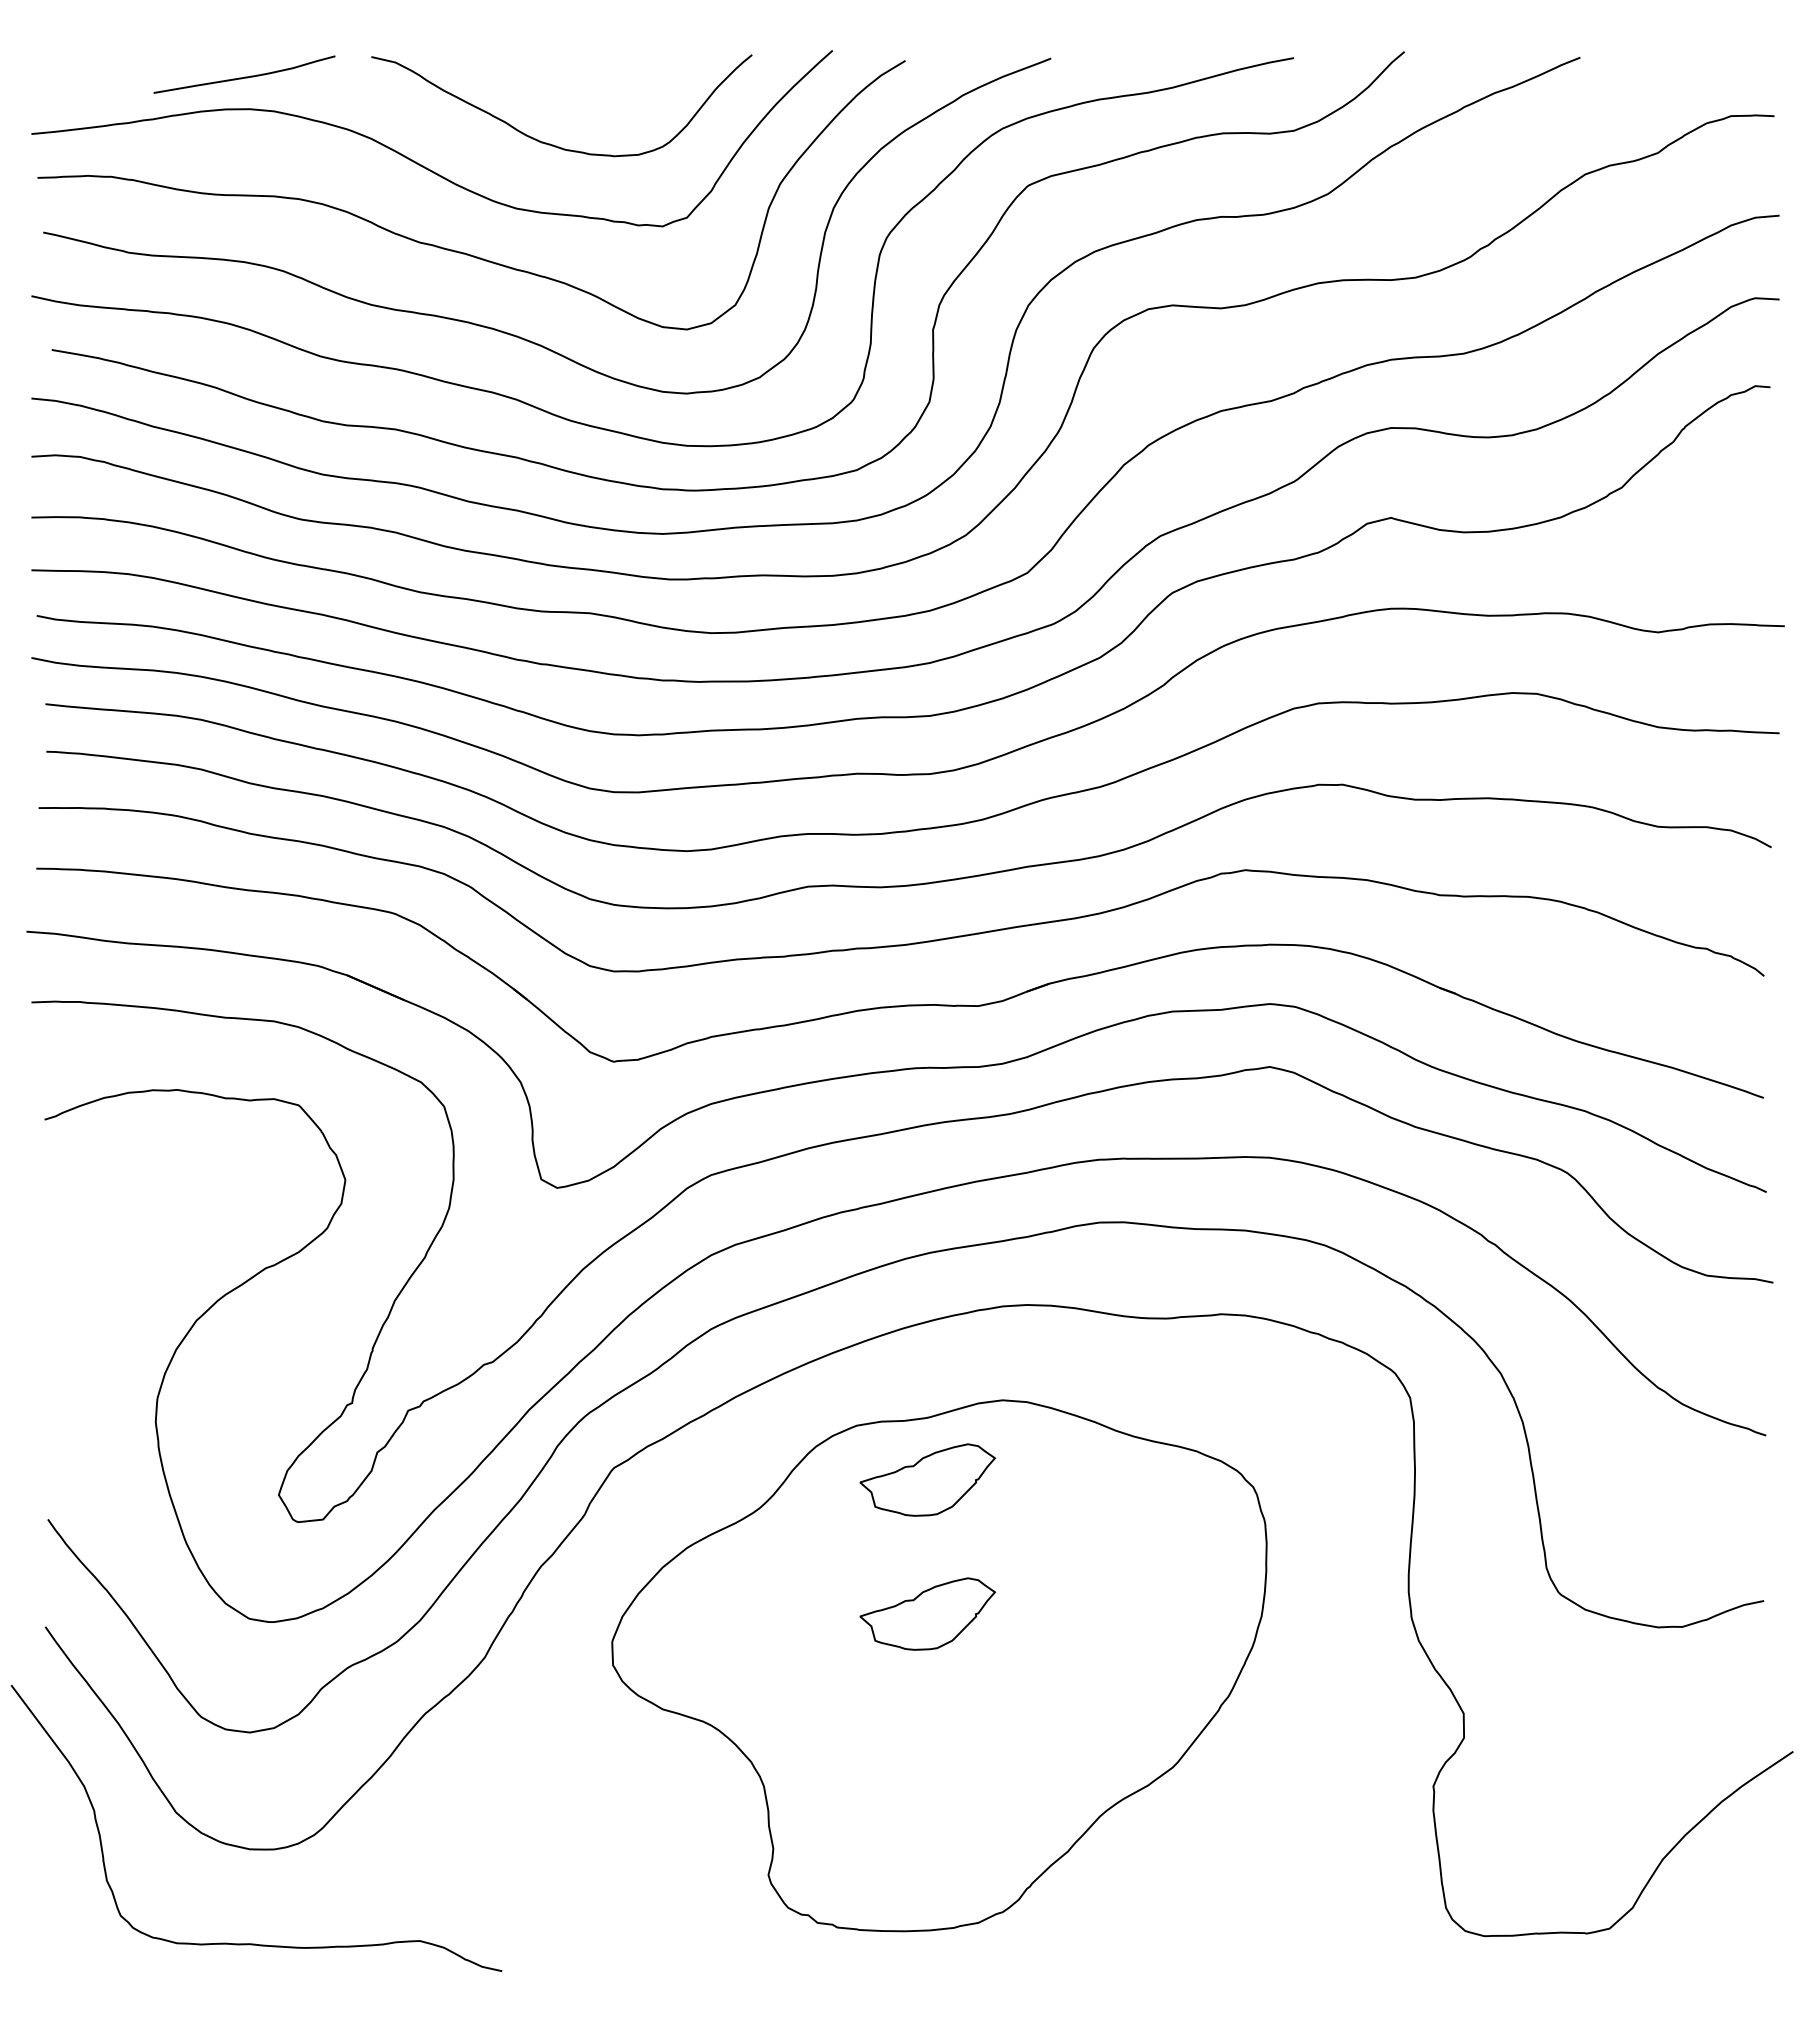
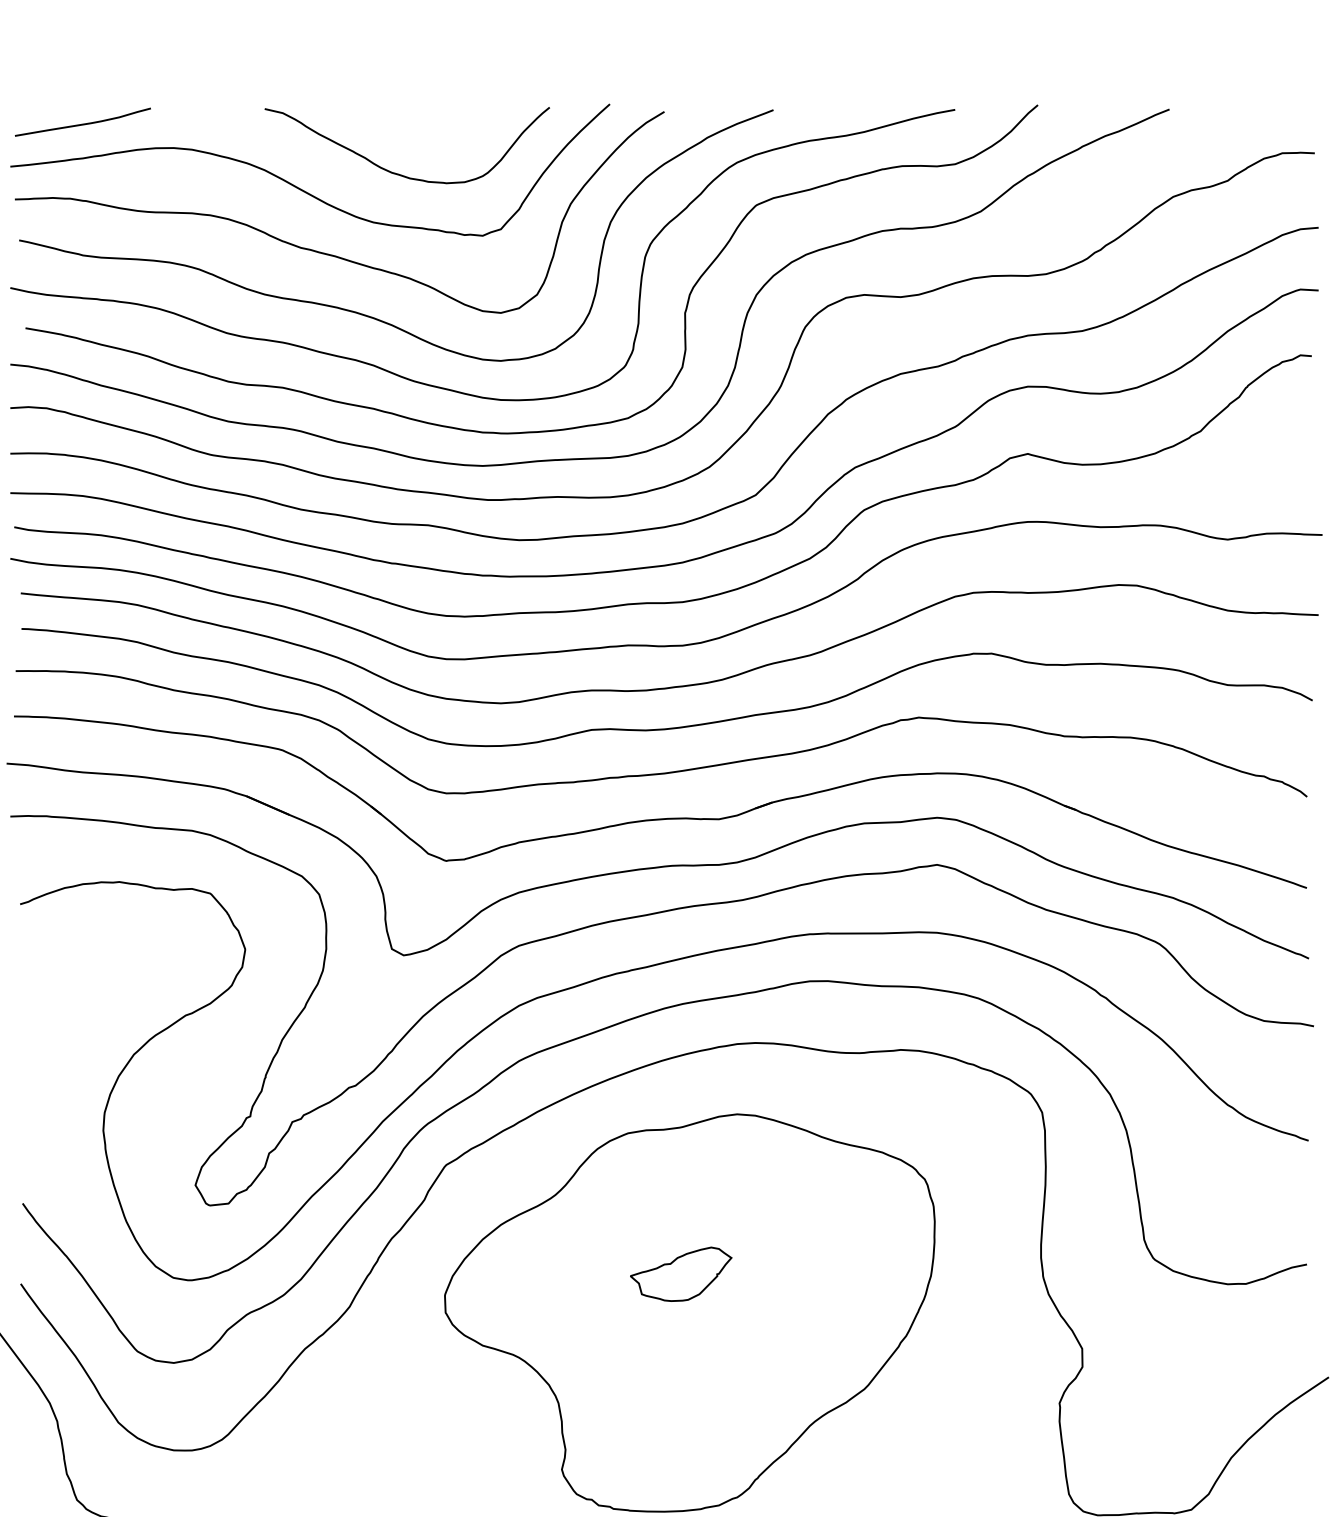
curve: (244, 76) -> (82, 123), moved
part: (927, 1479) -> (680, 1173), removed

